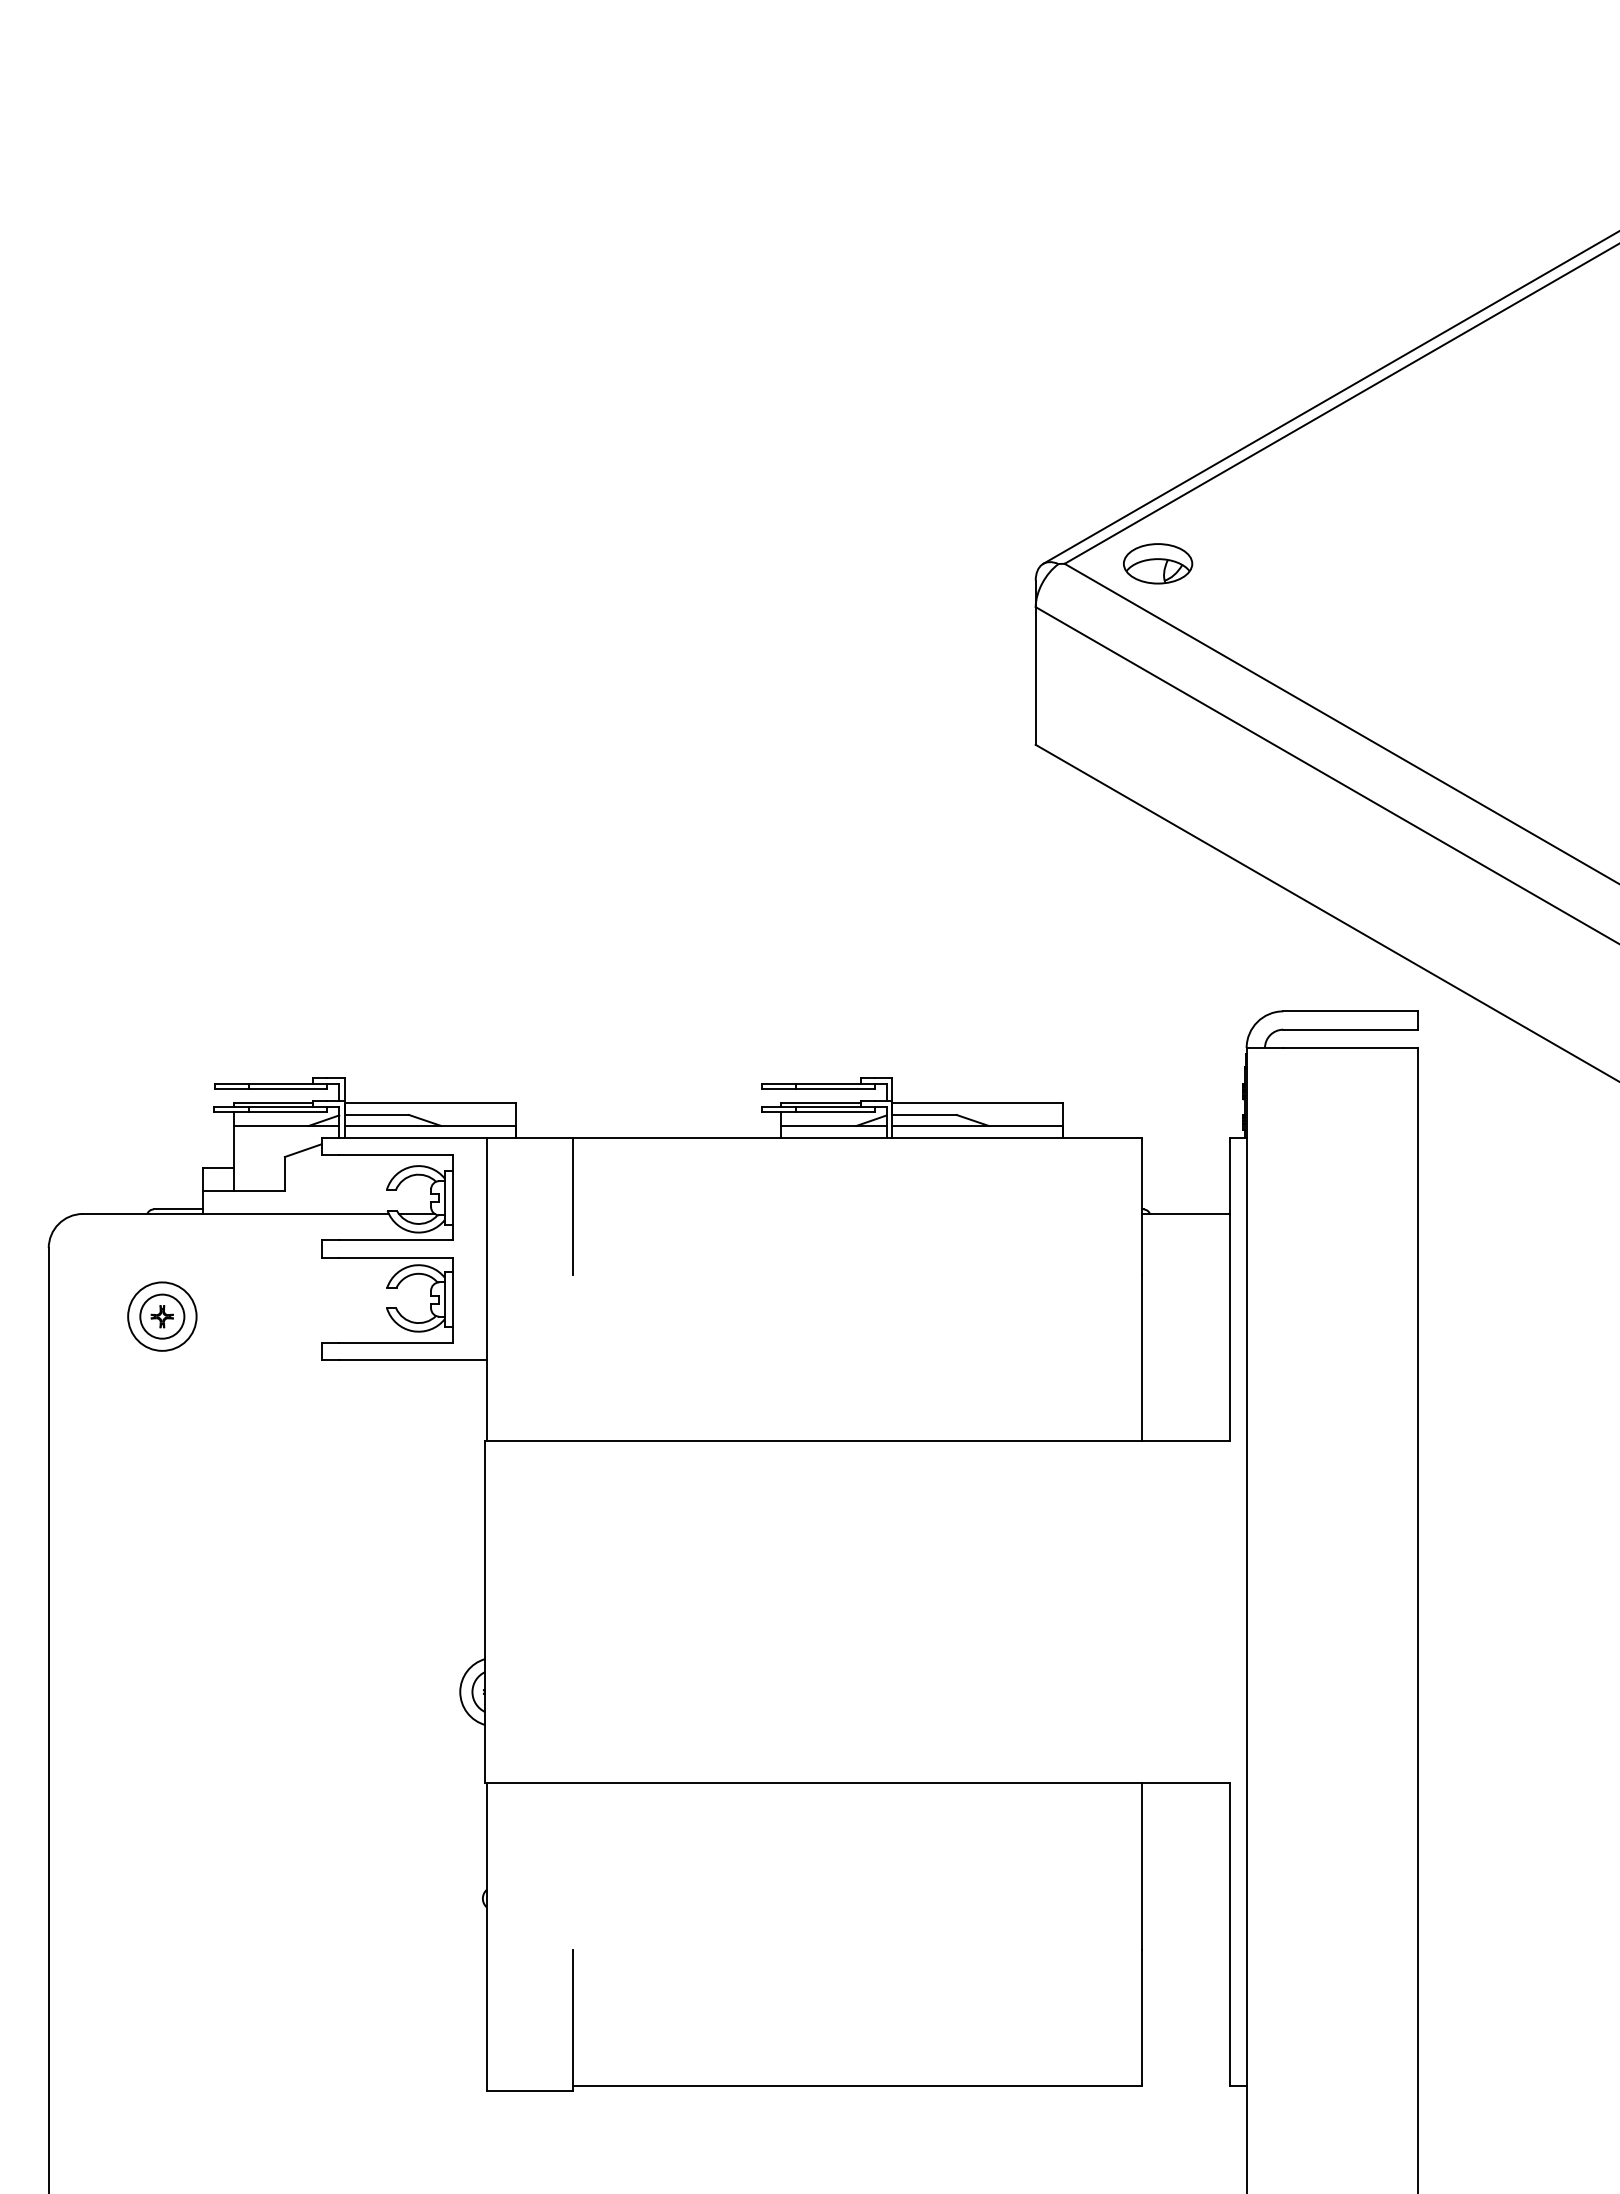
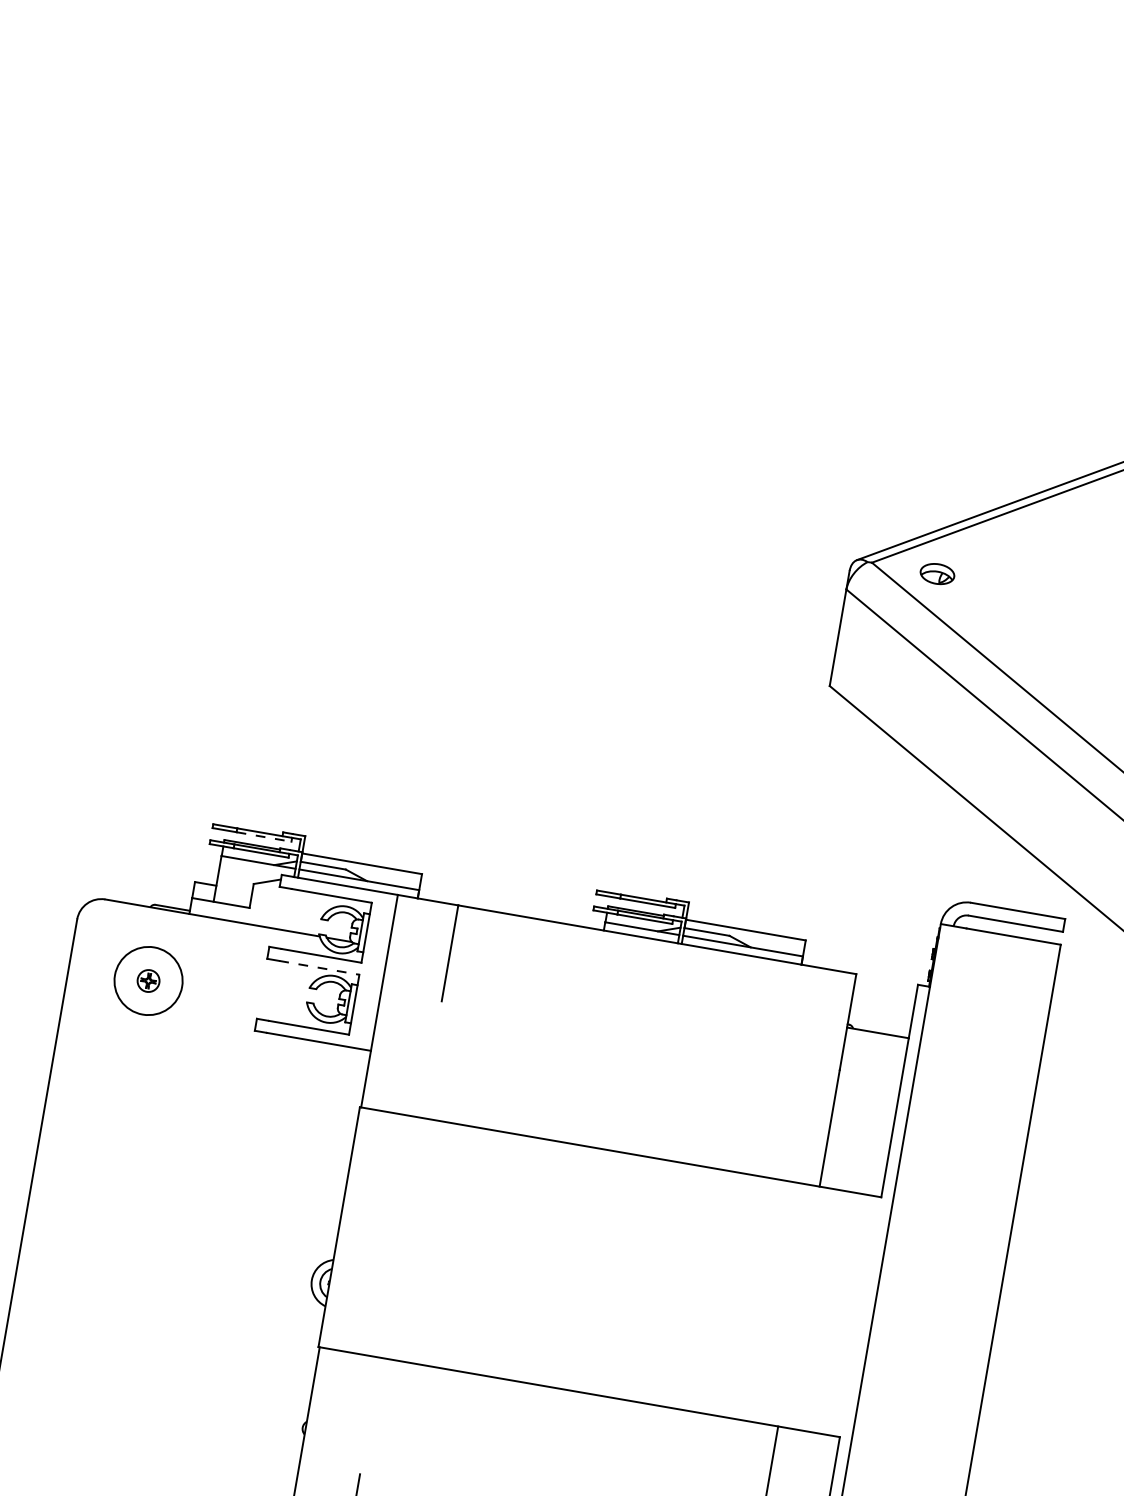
part: (1158, 563) -> (937, 573), size x0.7
line: (288, 1089) -> (264, 837), solid -> dashed
line: (396, 1257) -> (319, 967), solid -> dashed
circle: (162, 1316) -> (148, 980), size x0.7
circle: (162, 1316) -> (148, 980), size x1.4

